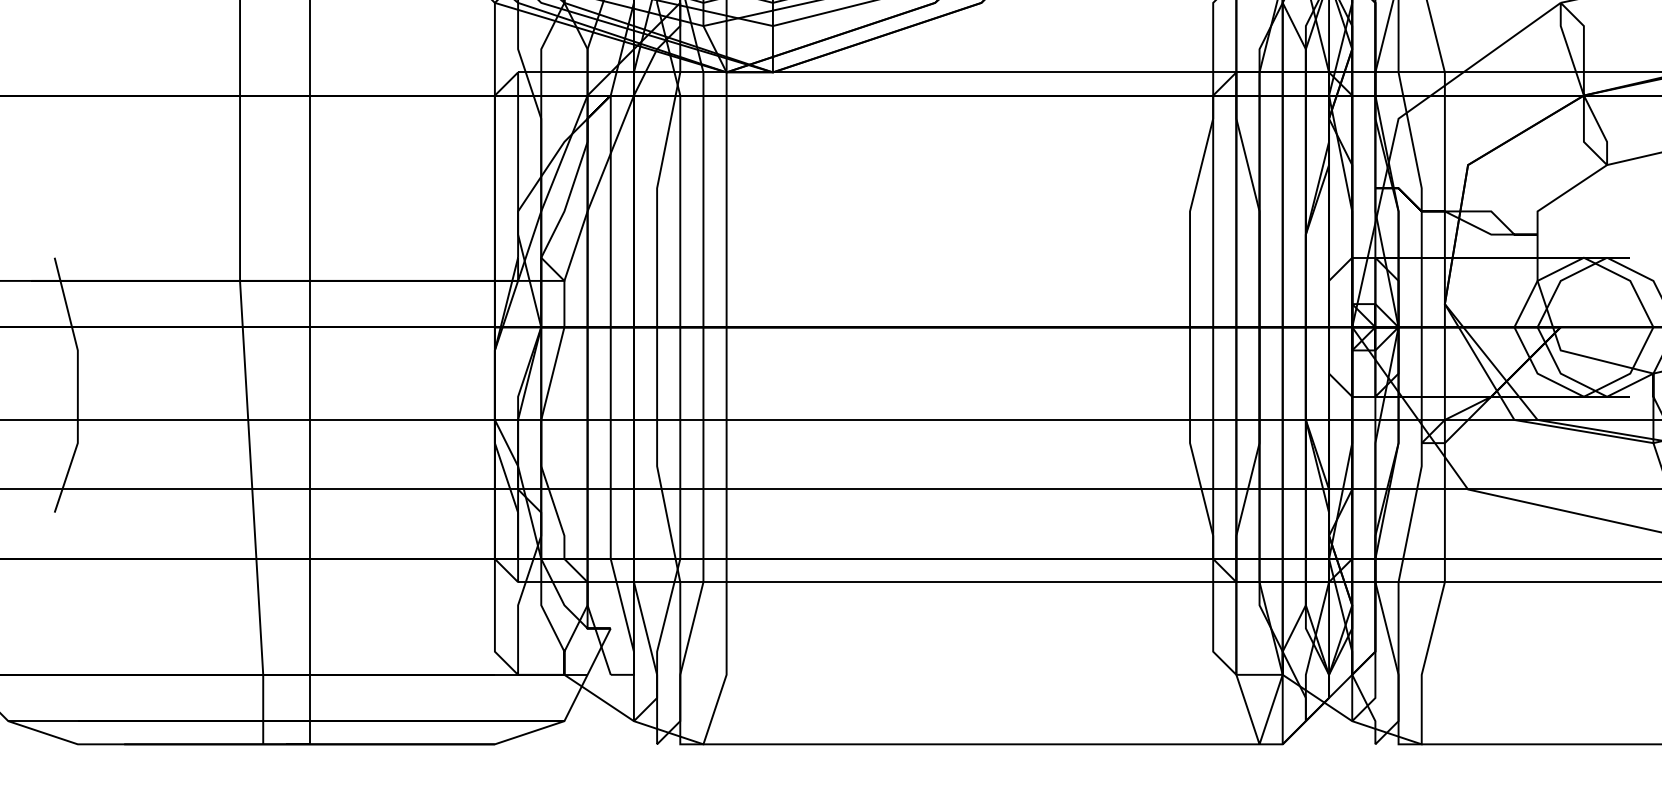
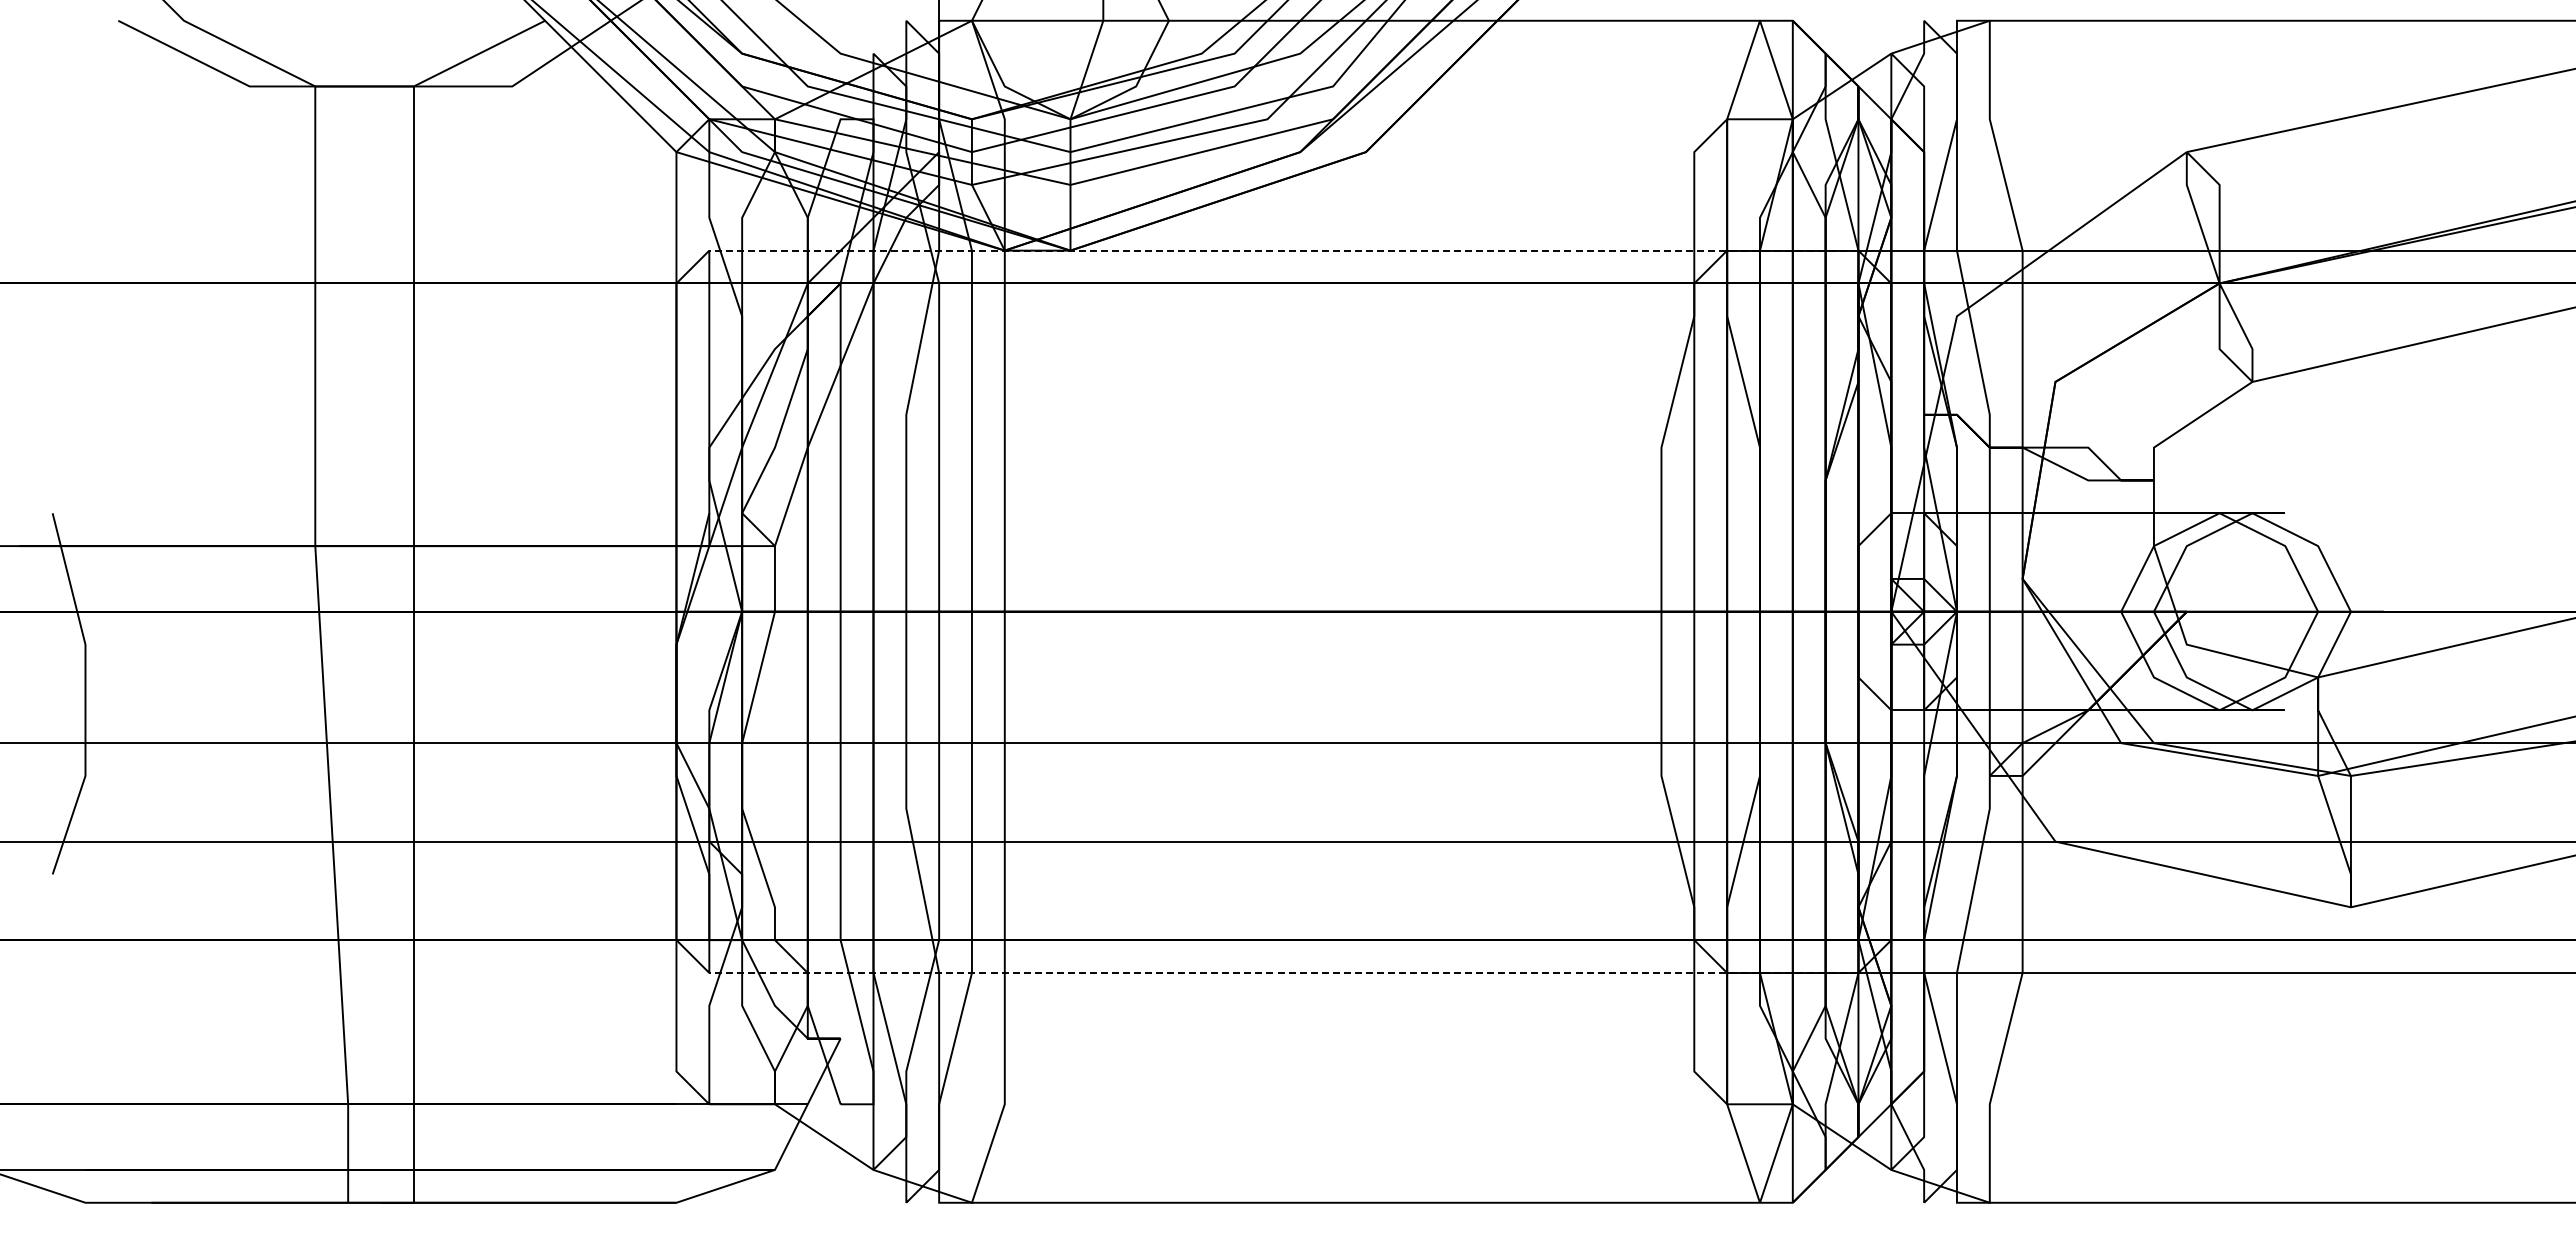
line: (923, 72) -> (1283, 250), solid -> dashed
line: (923, 581) -> (1283, 972), solid -> dashed

